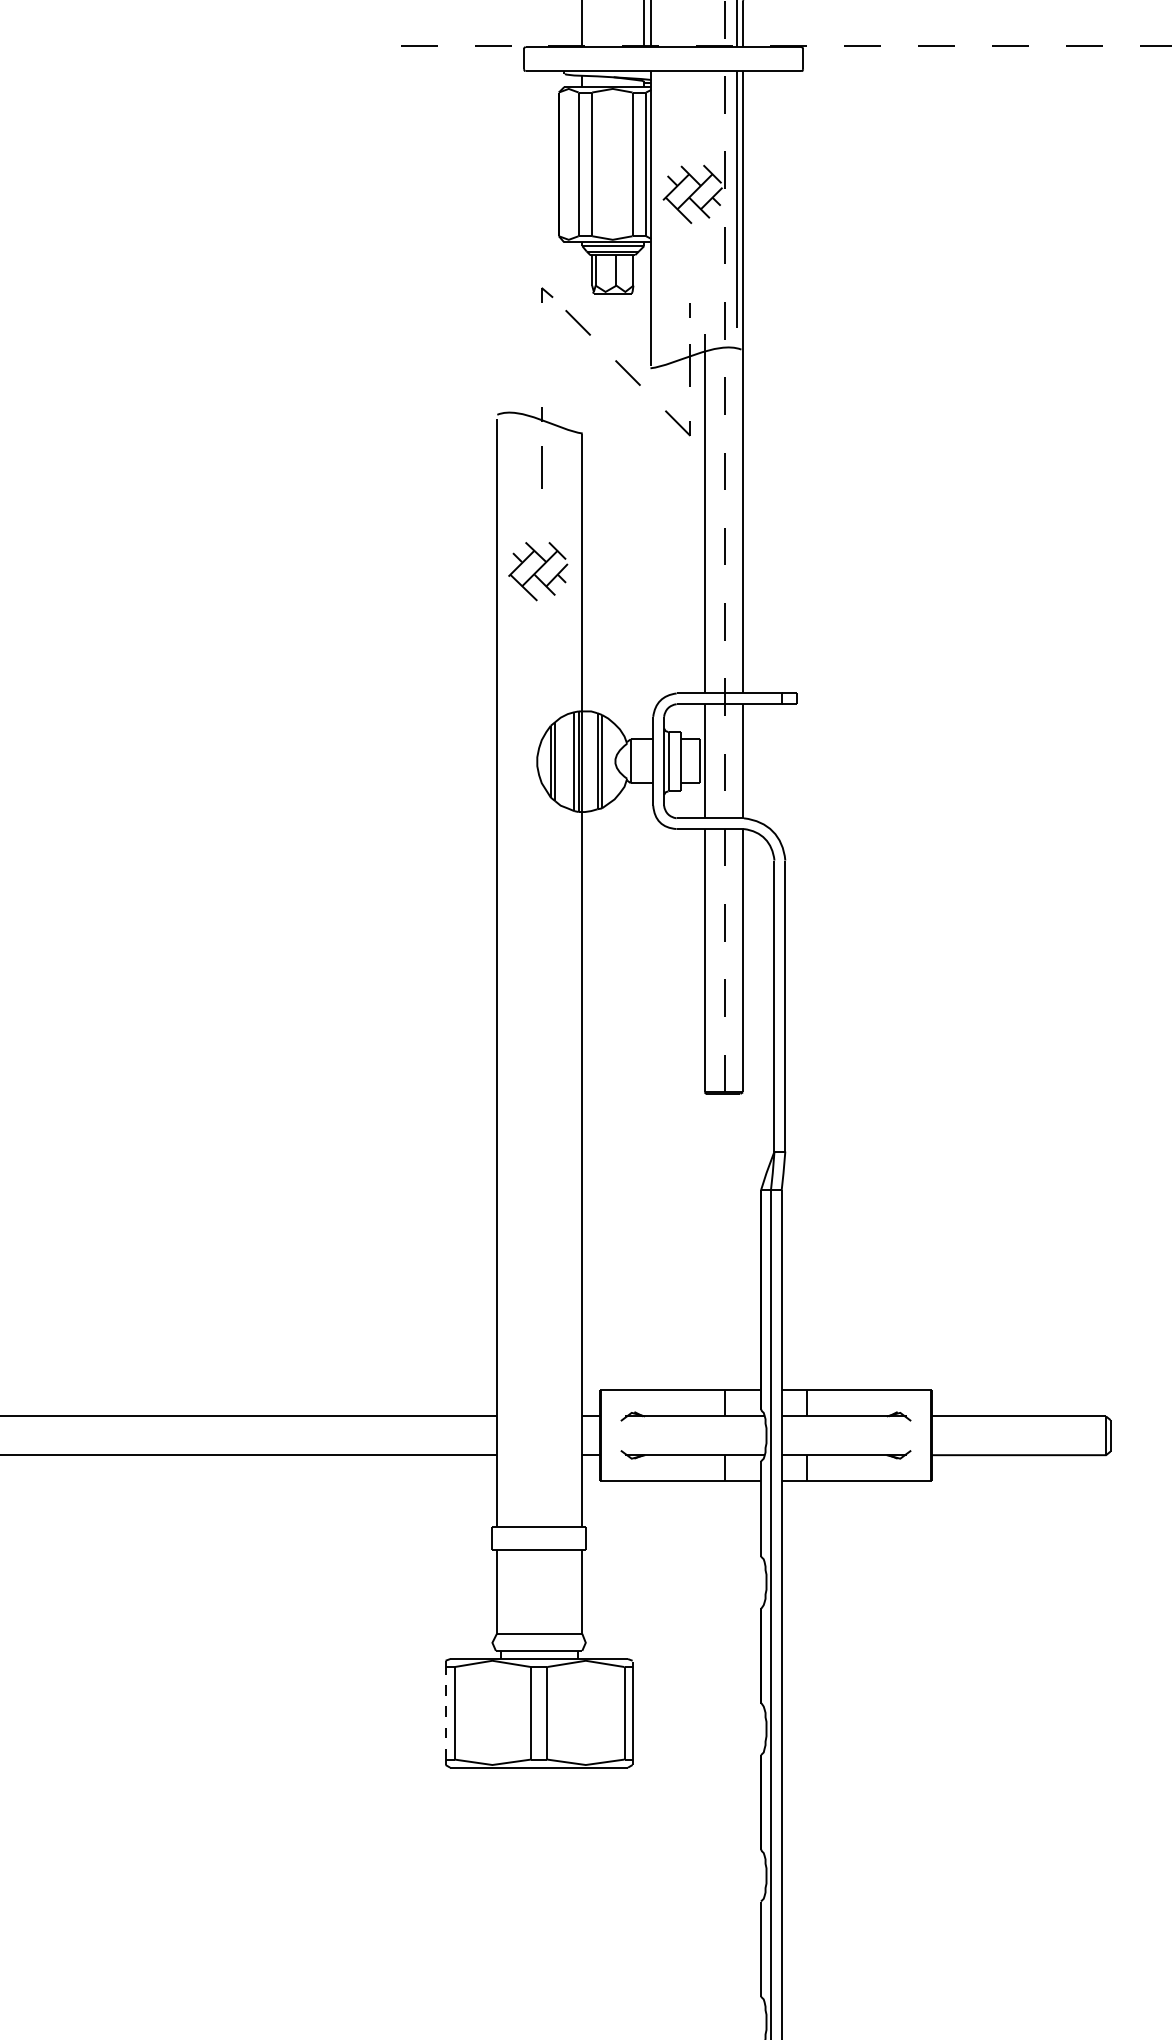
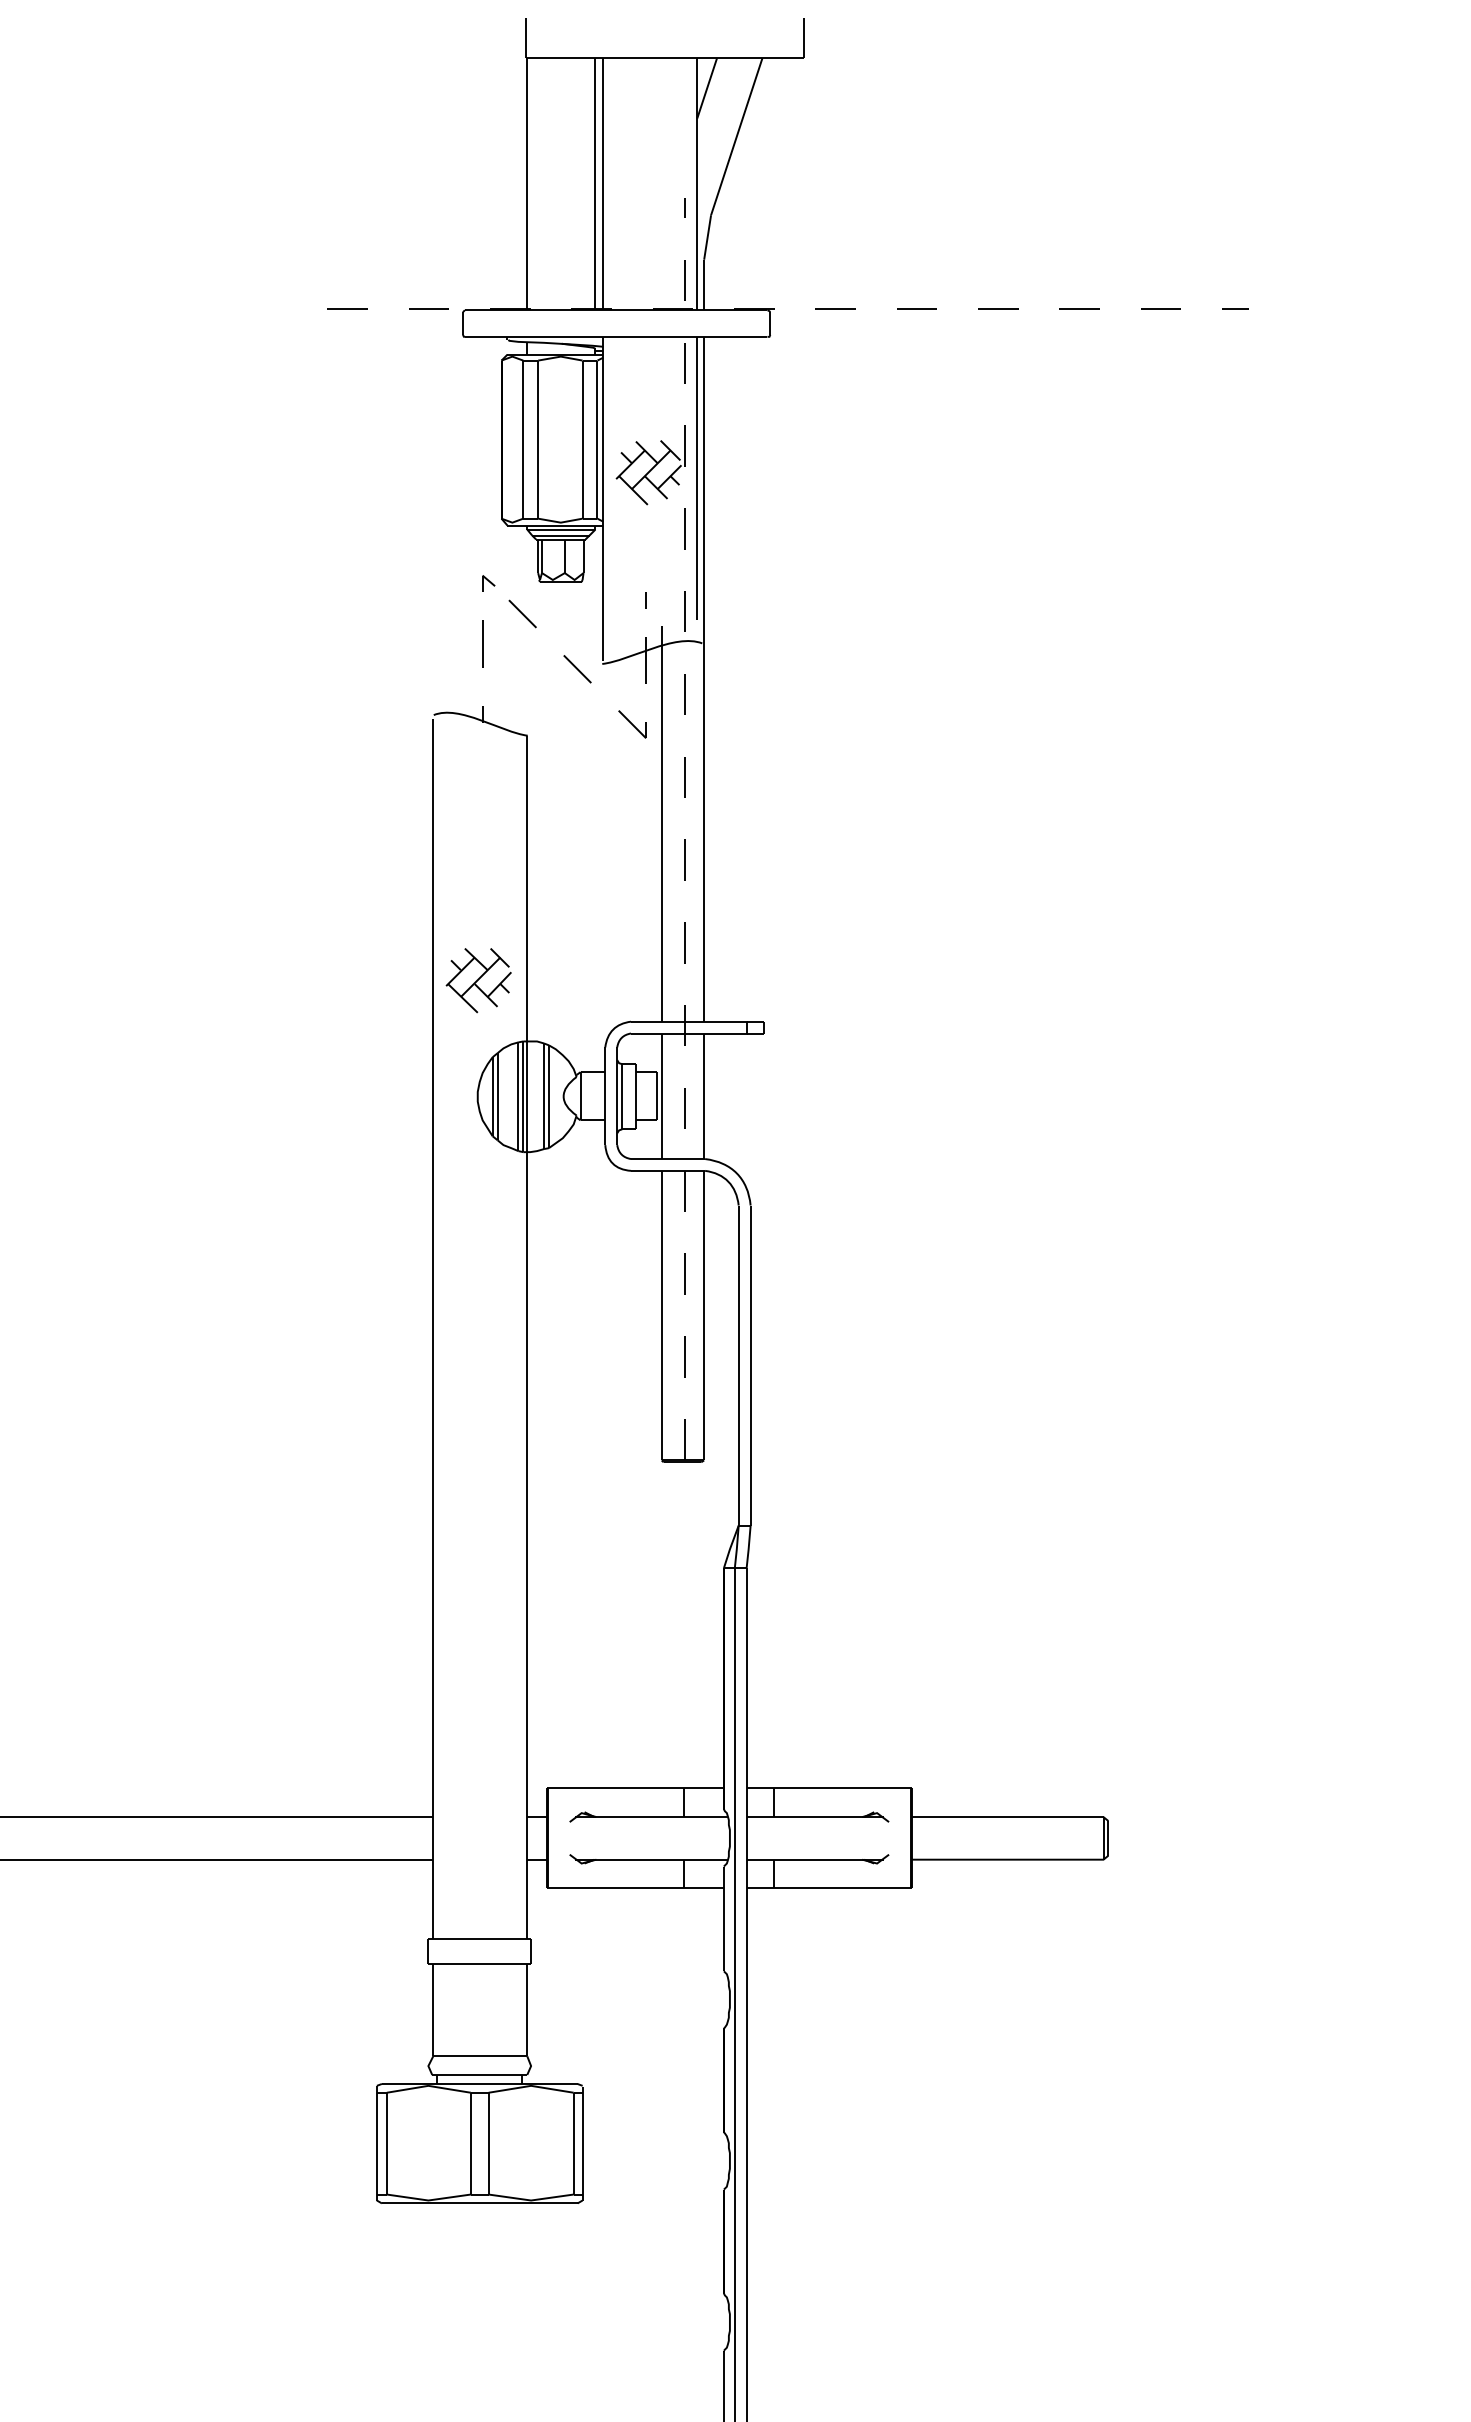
line: (541, 466) -> (482, 643), moved
part: (537, 571) -> (478, 980), moved
line: (445, 1713) -> (376, 2143), dashed -> solid

